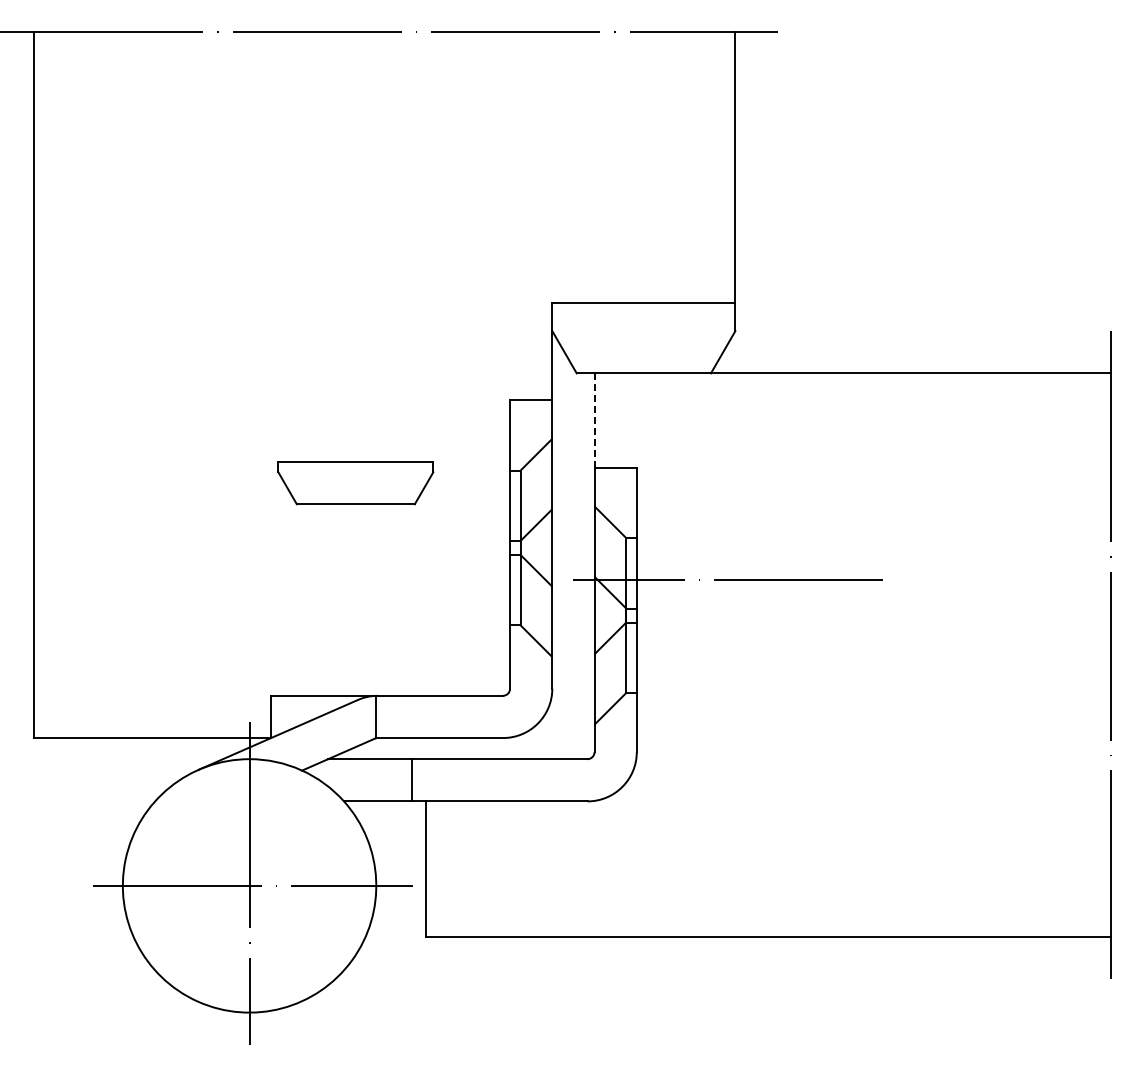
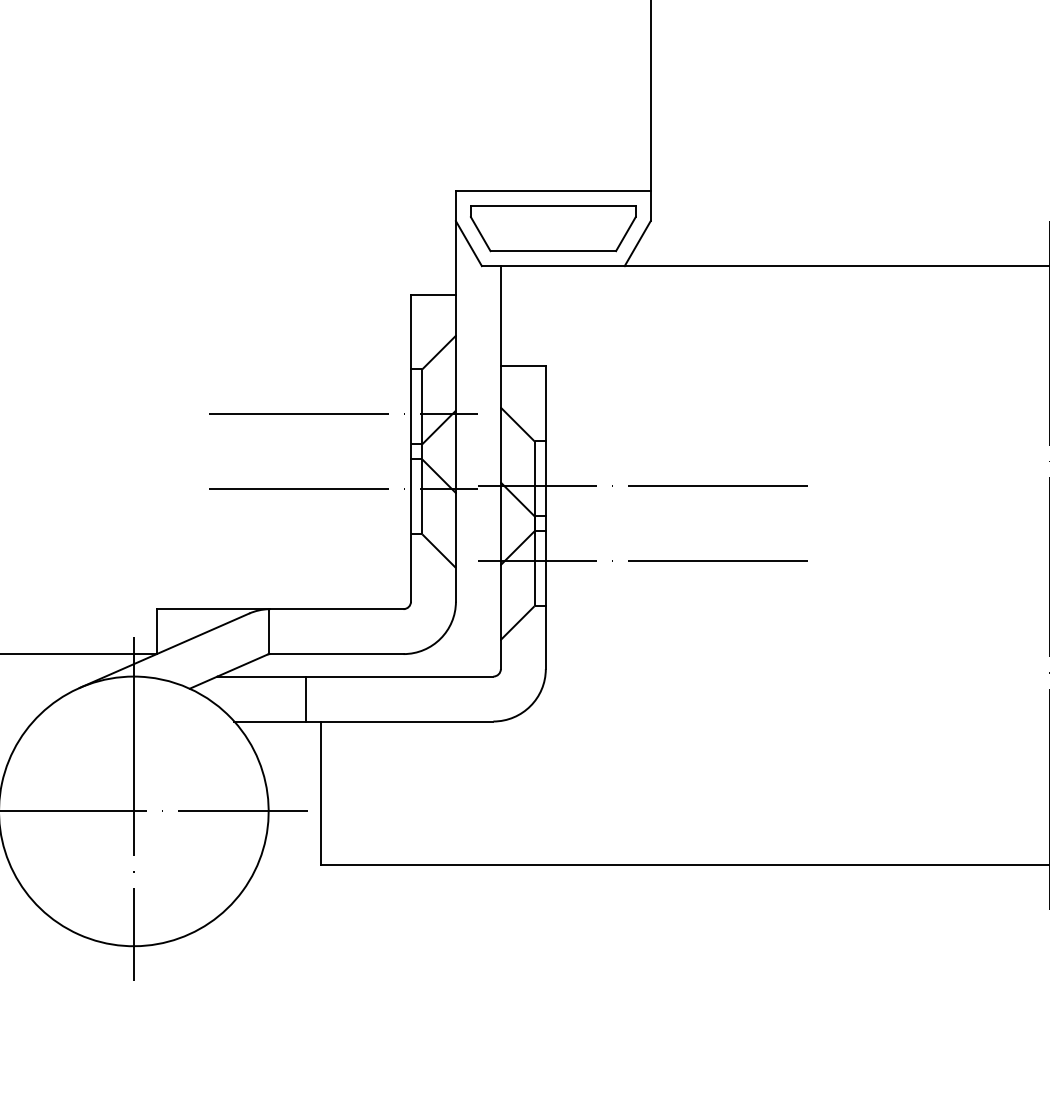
line: (594, 420) -> (500, 316), dashed -> solid
part: (355, 483) -> (552, 229), moved
line: (446, 512) -> (343, 414), added
line: (446, 583) -> (343, 489), added
line: (728, 650) -> (643, 560), added

